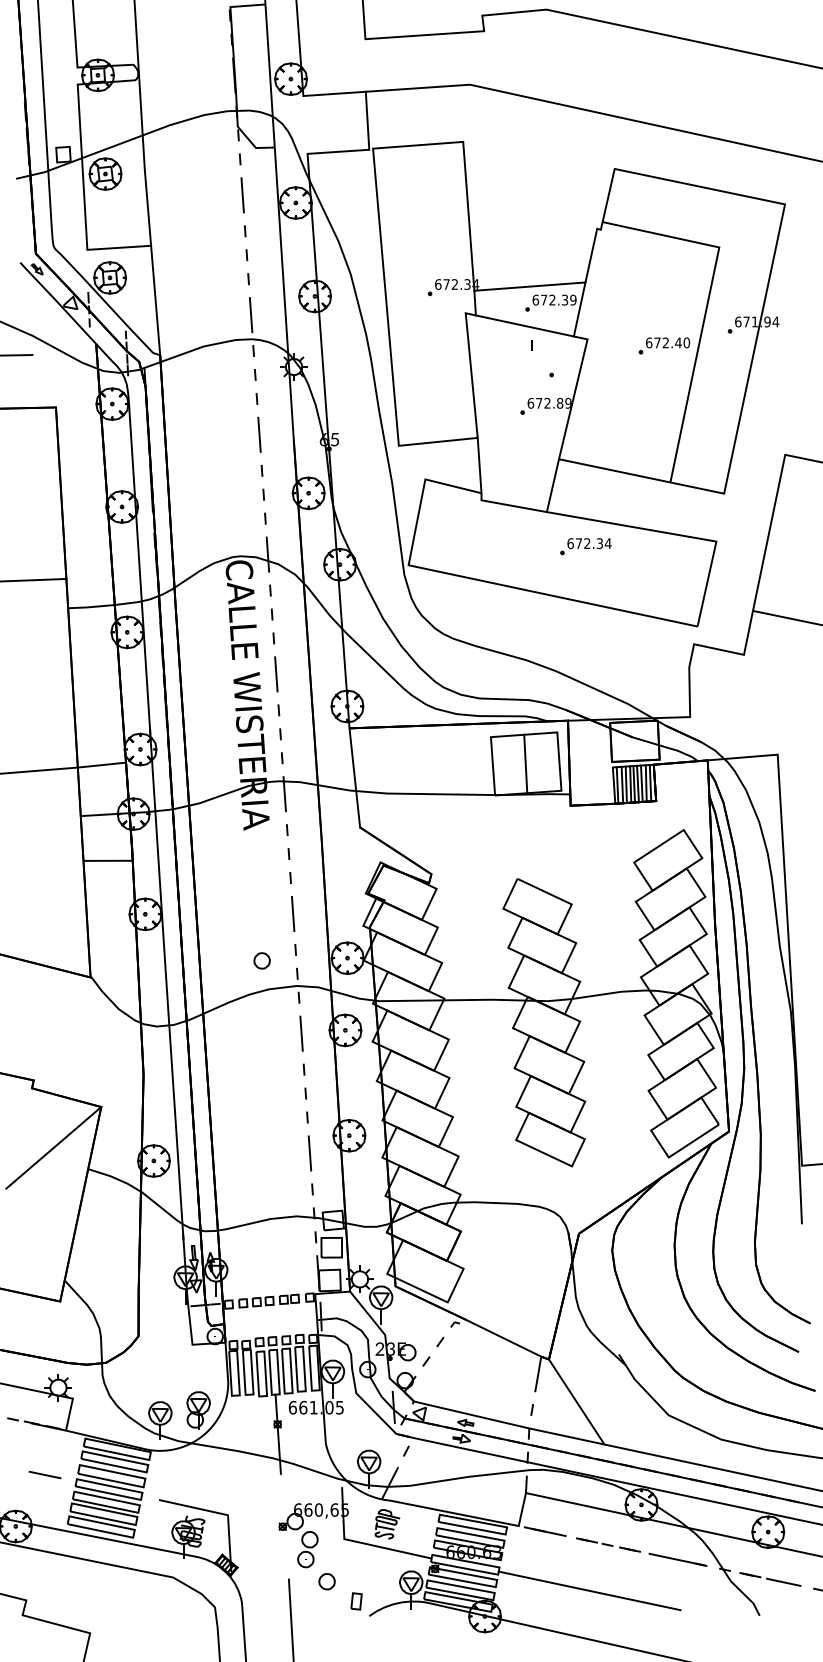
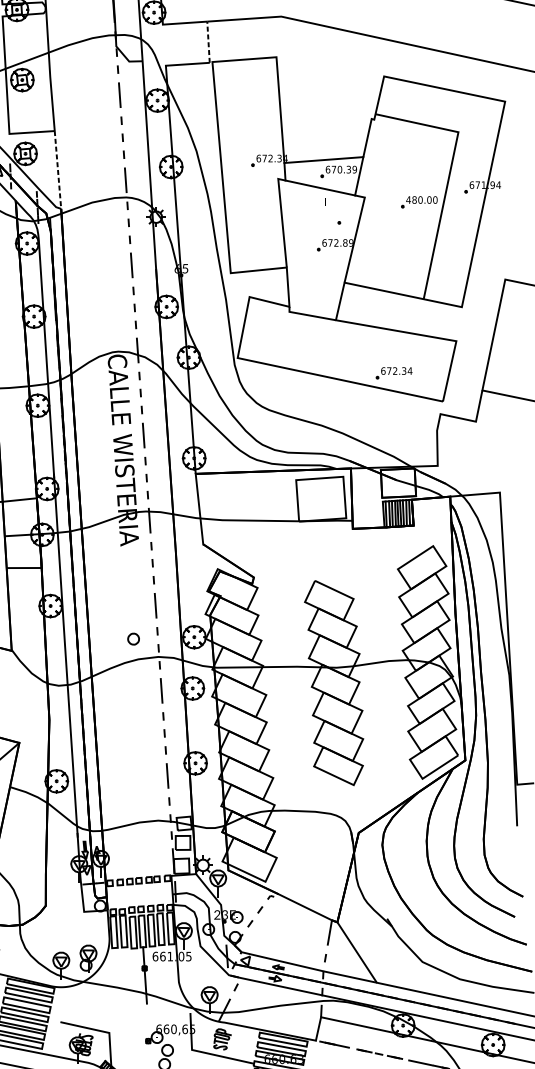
line: (367, 120) -> (208, 42), solid -> dashed
text: (552, 299) -> (339, 169), 672.39 -> 670.39
line: (155, 300) -> (57, 169), solid -> dashed
text: (663, 342) -> (418, 199), 672.40 -> 480.00
part: (585, 546) -> (393, 373), moved
line: (525, 763) -> (320, 498), removed

